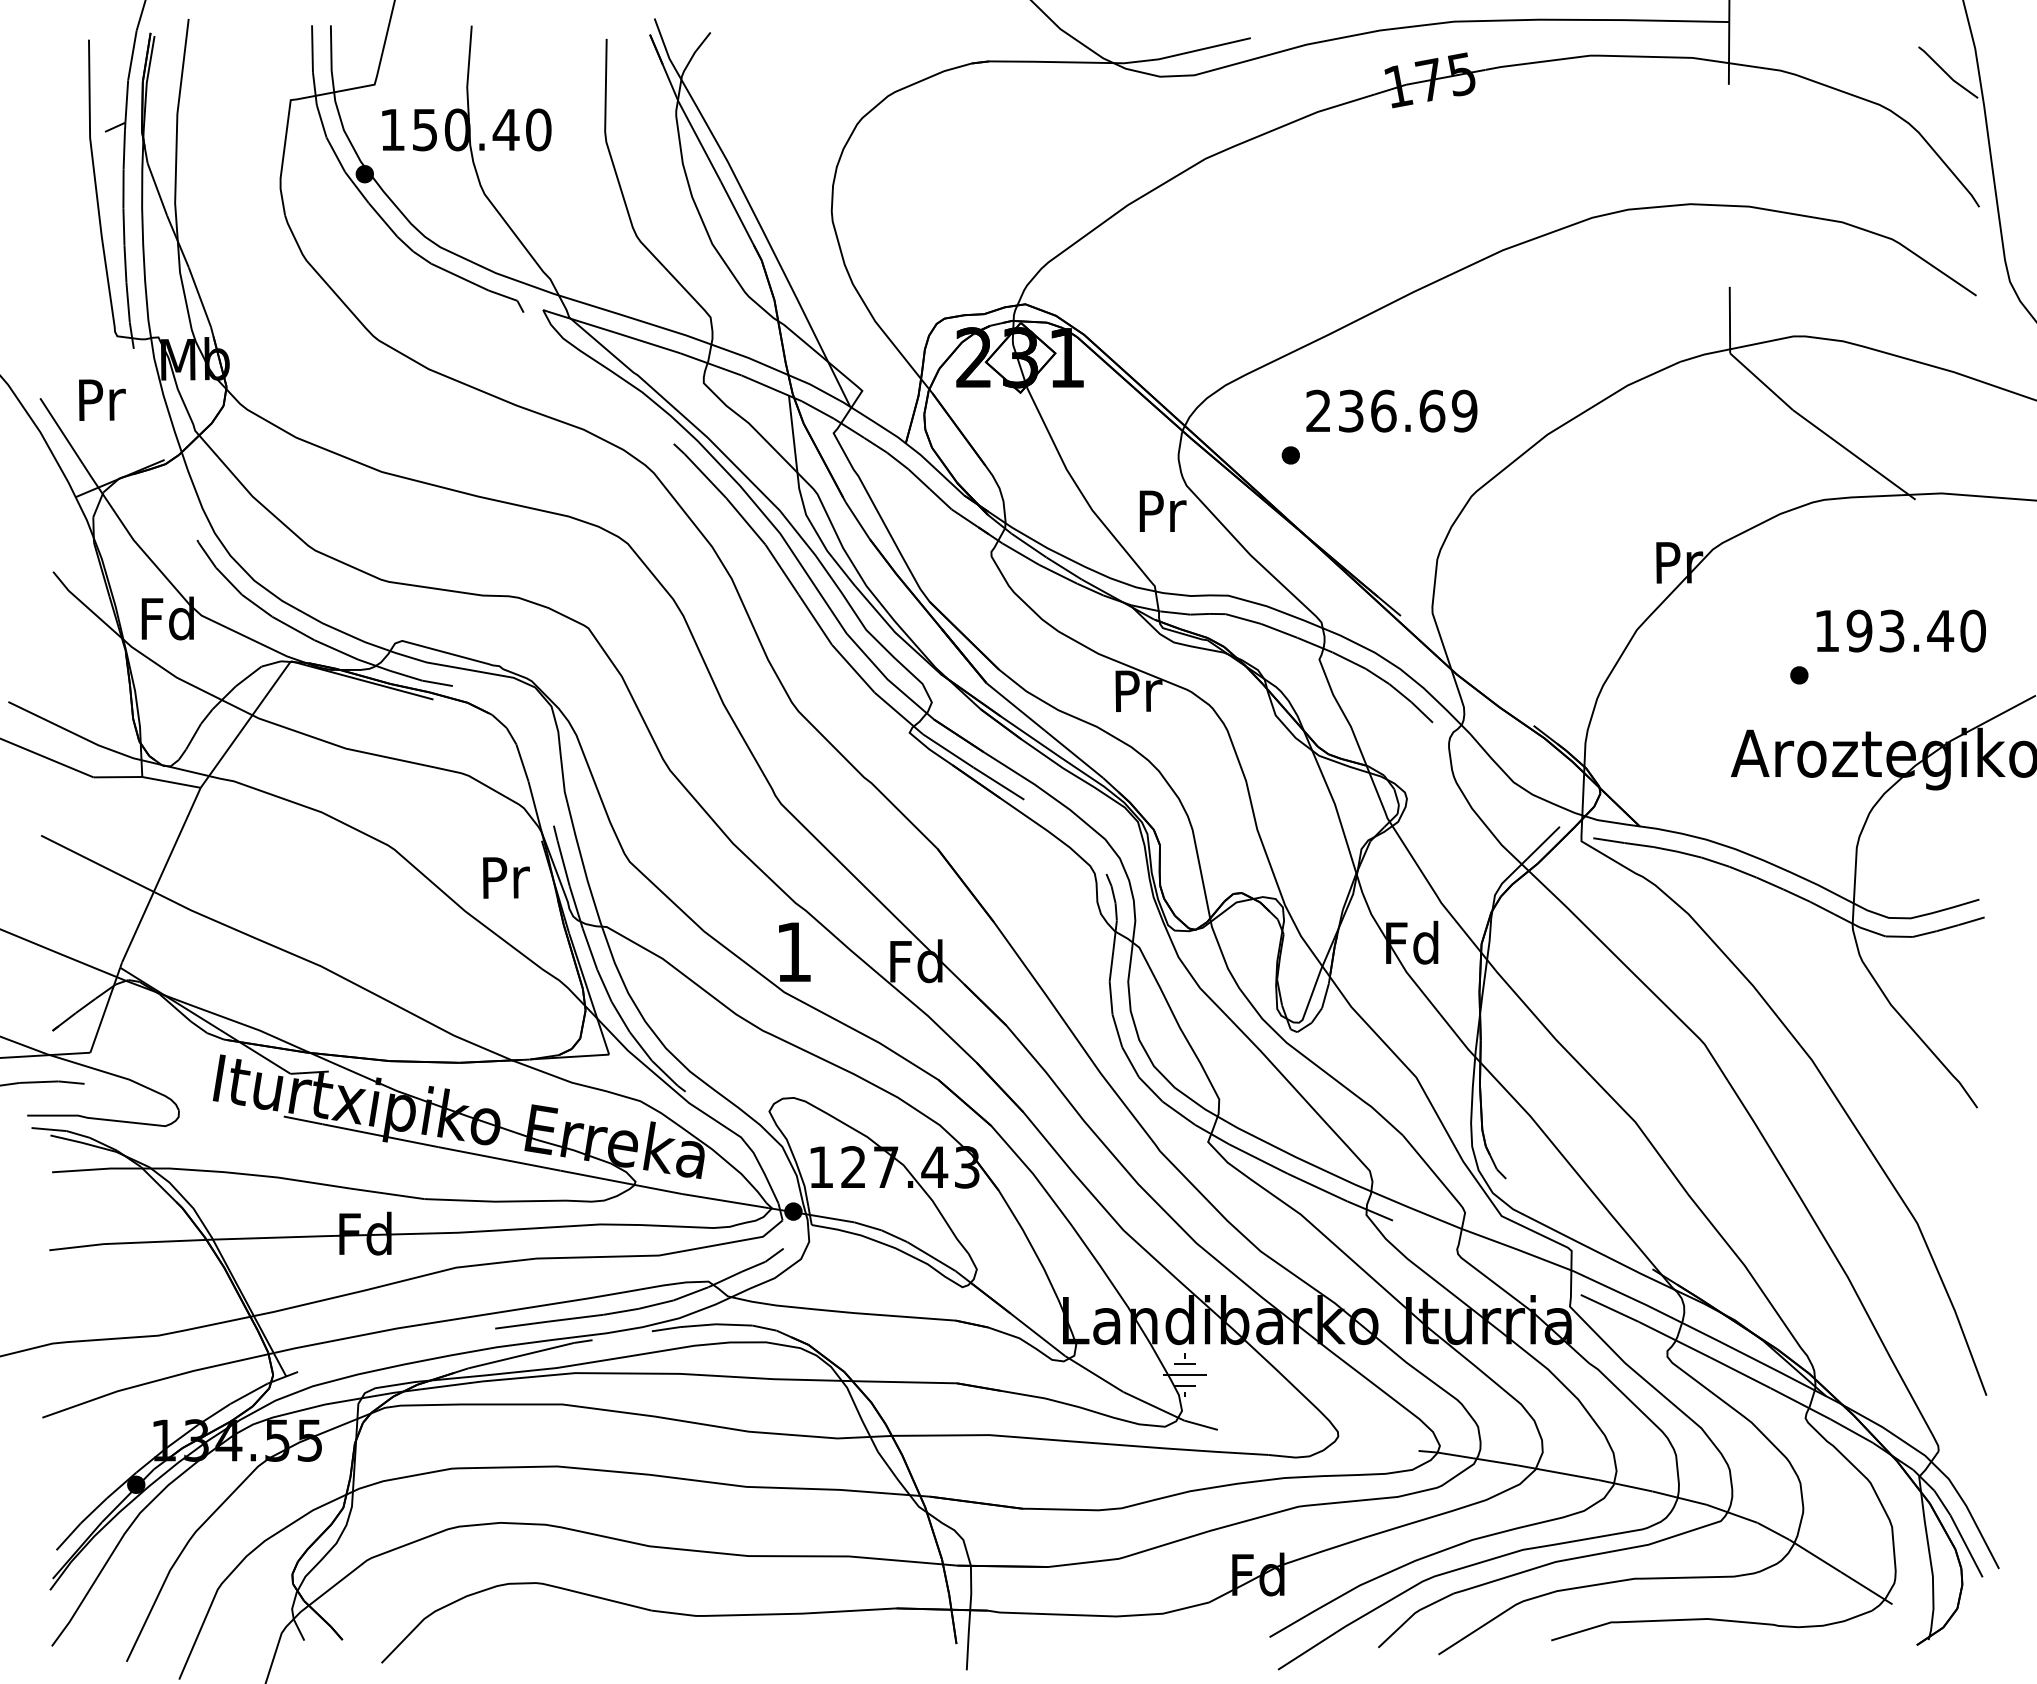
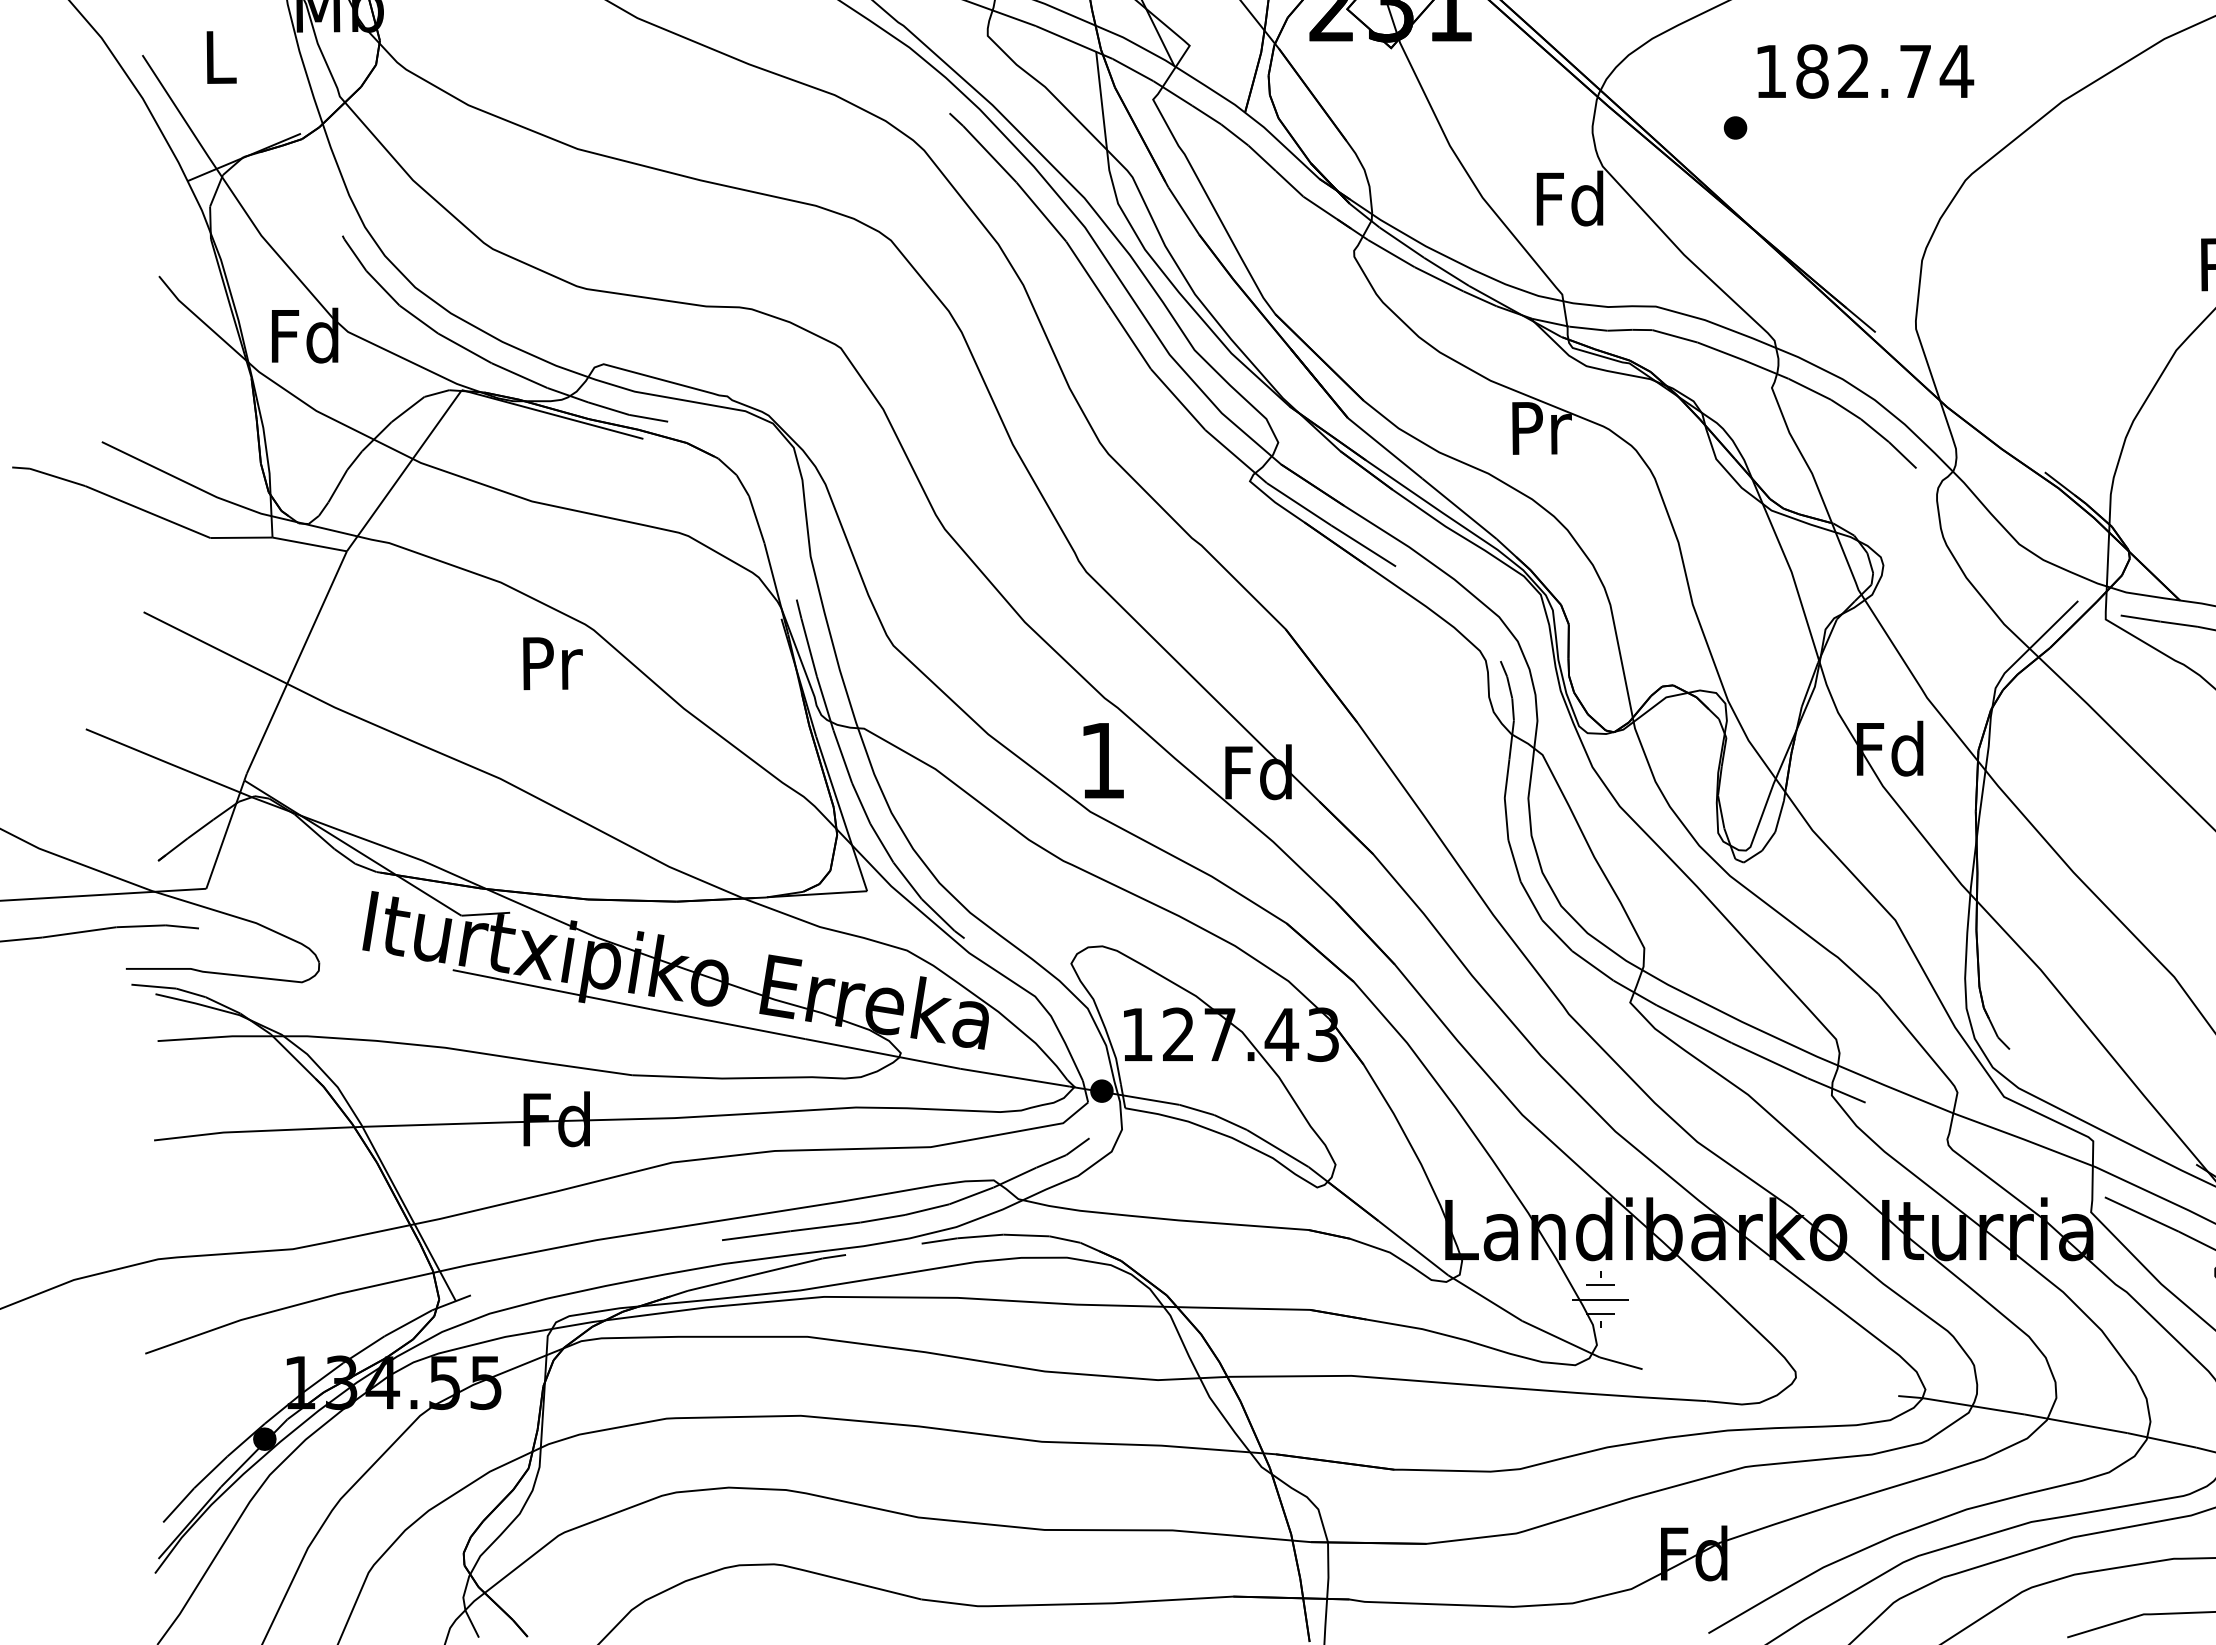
text: (102, 399) -> (221, 56), Pr -> L
text: (1392, 410) -> (1865, 70), 236.69 -> 182.74
text: (1160, 510) -> (1569, 198), Pr -> Fd
text: (506, 877) -> (553, 663), moved

